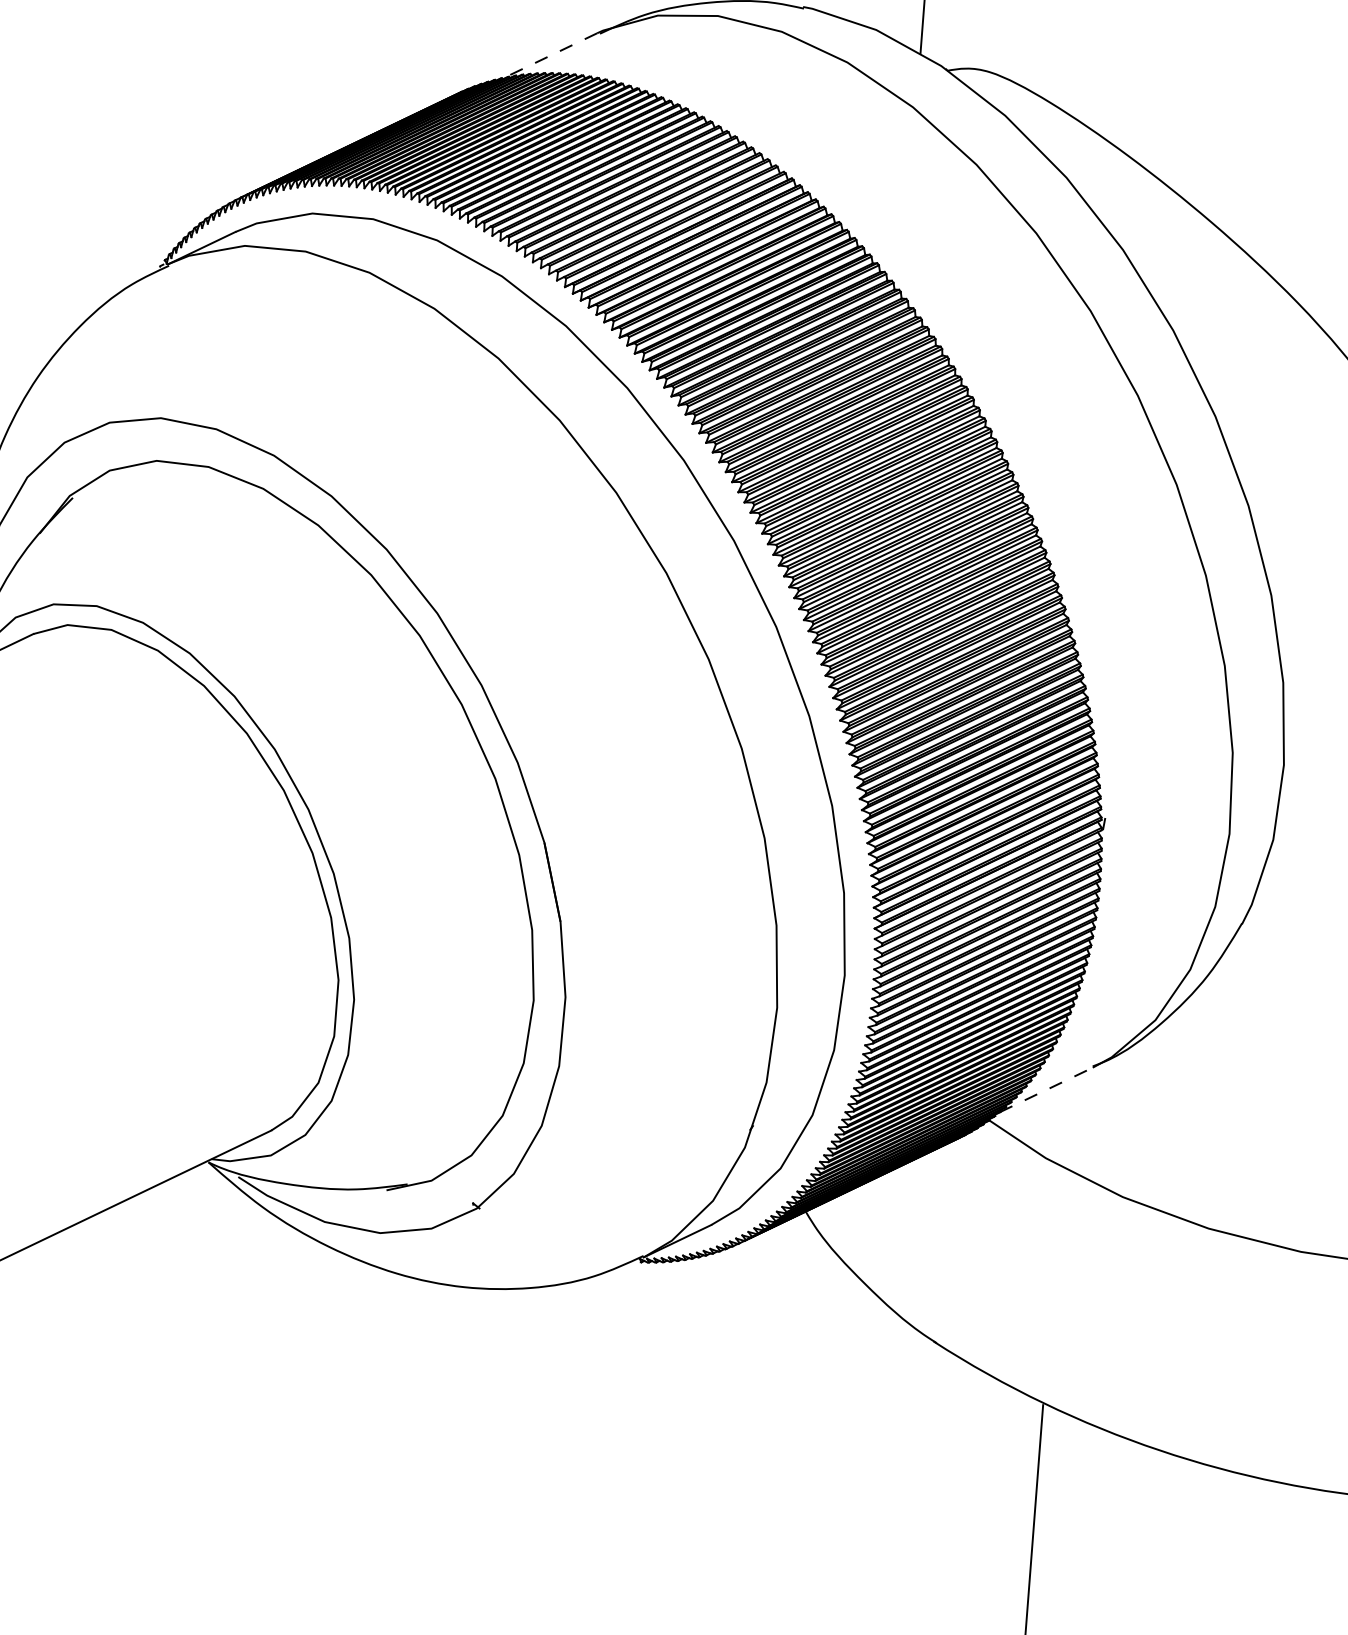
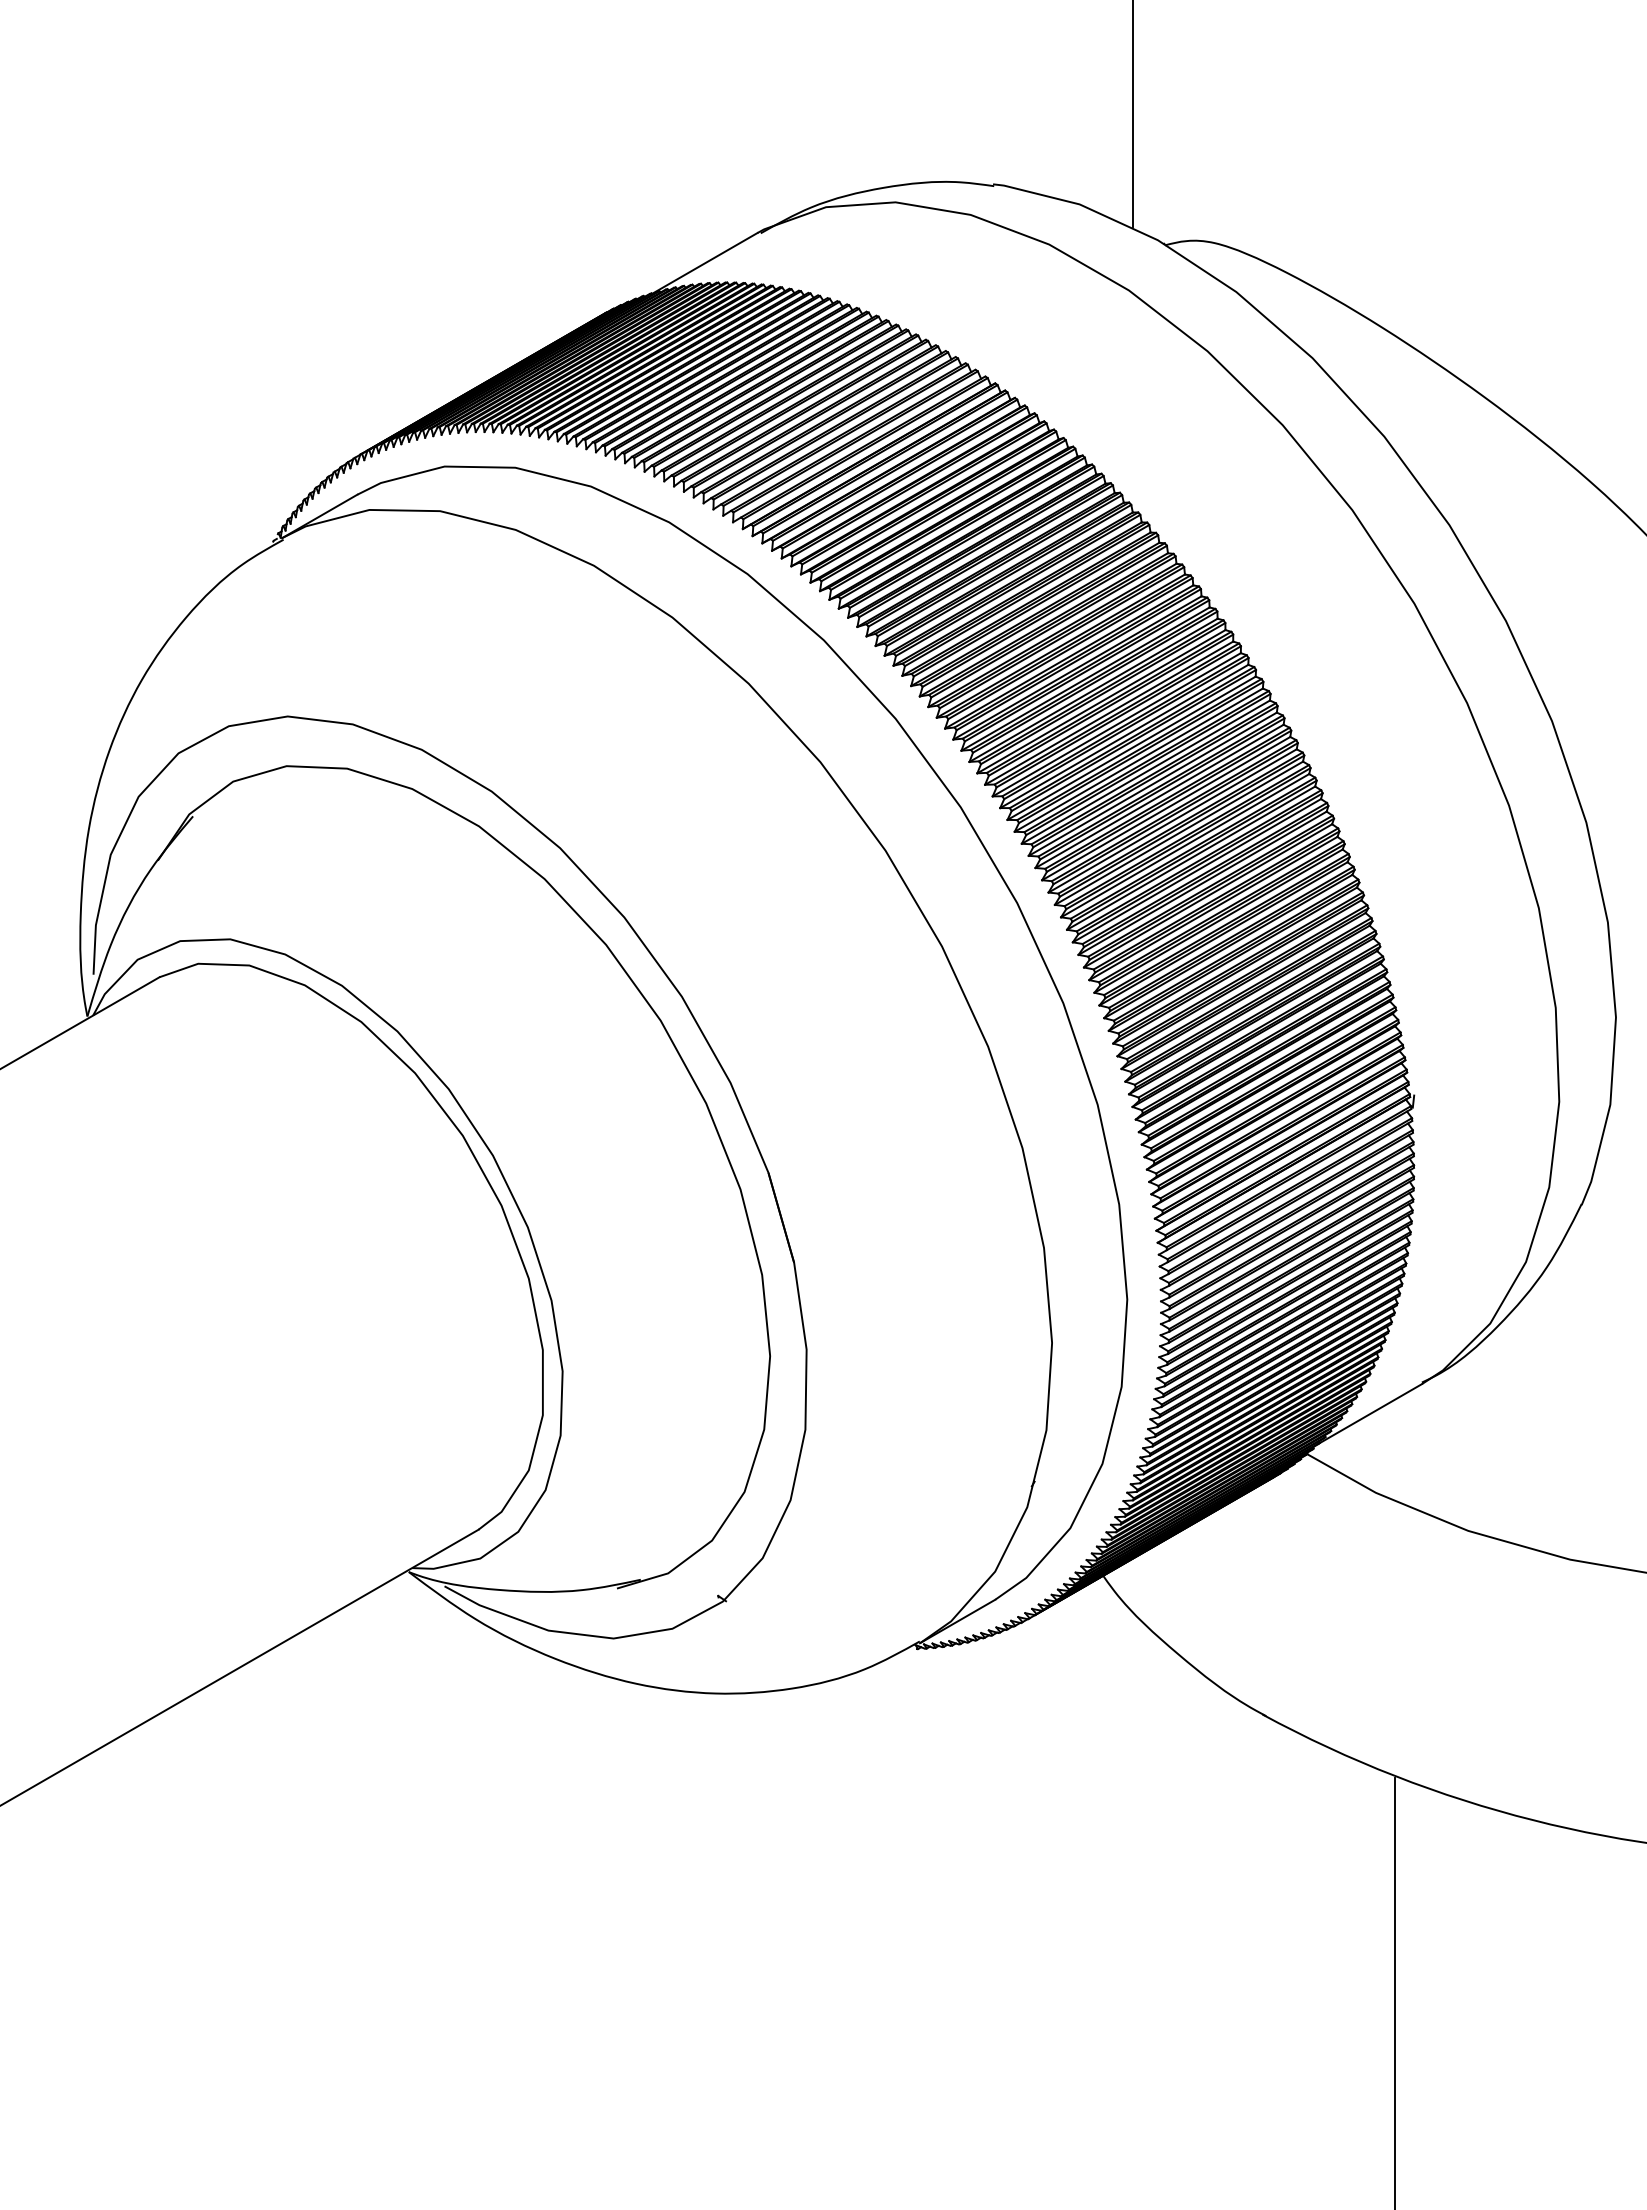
line: (549, 55) -> (704, 263), dashed -> solid
line: (1046, 1089) -> (1370, 1413), dashed -> solid

